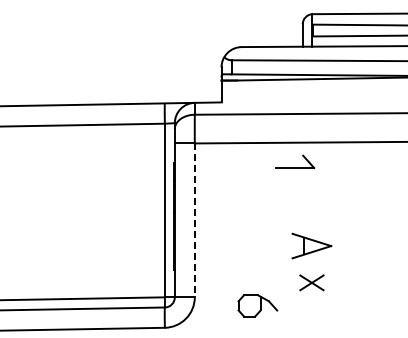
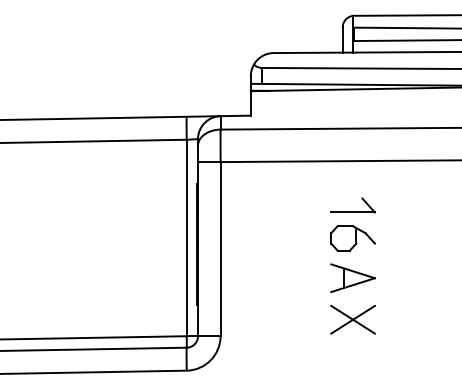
part: (295, 161) -> (353, 205), moved
line: (194, 220) -> (220, 249), dashed -> solid
part: (311, 282) -> (352, 319), size x1.67
part: (257, 305) -> (352, 237), moved

